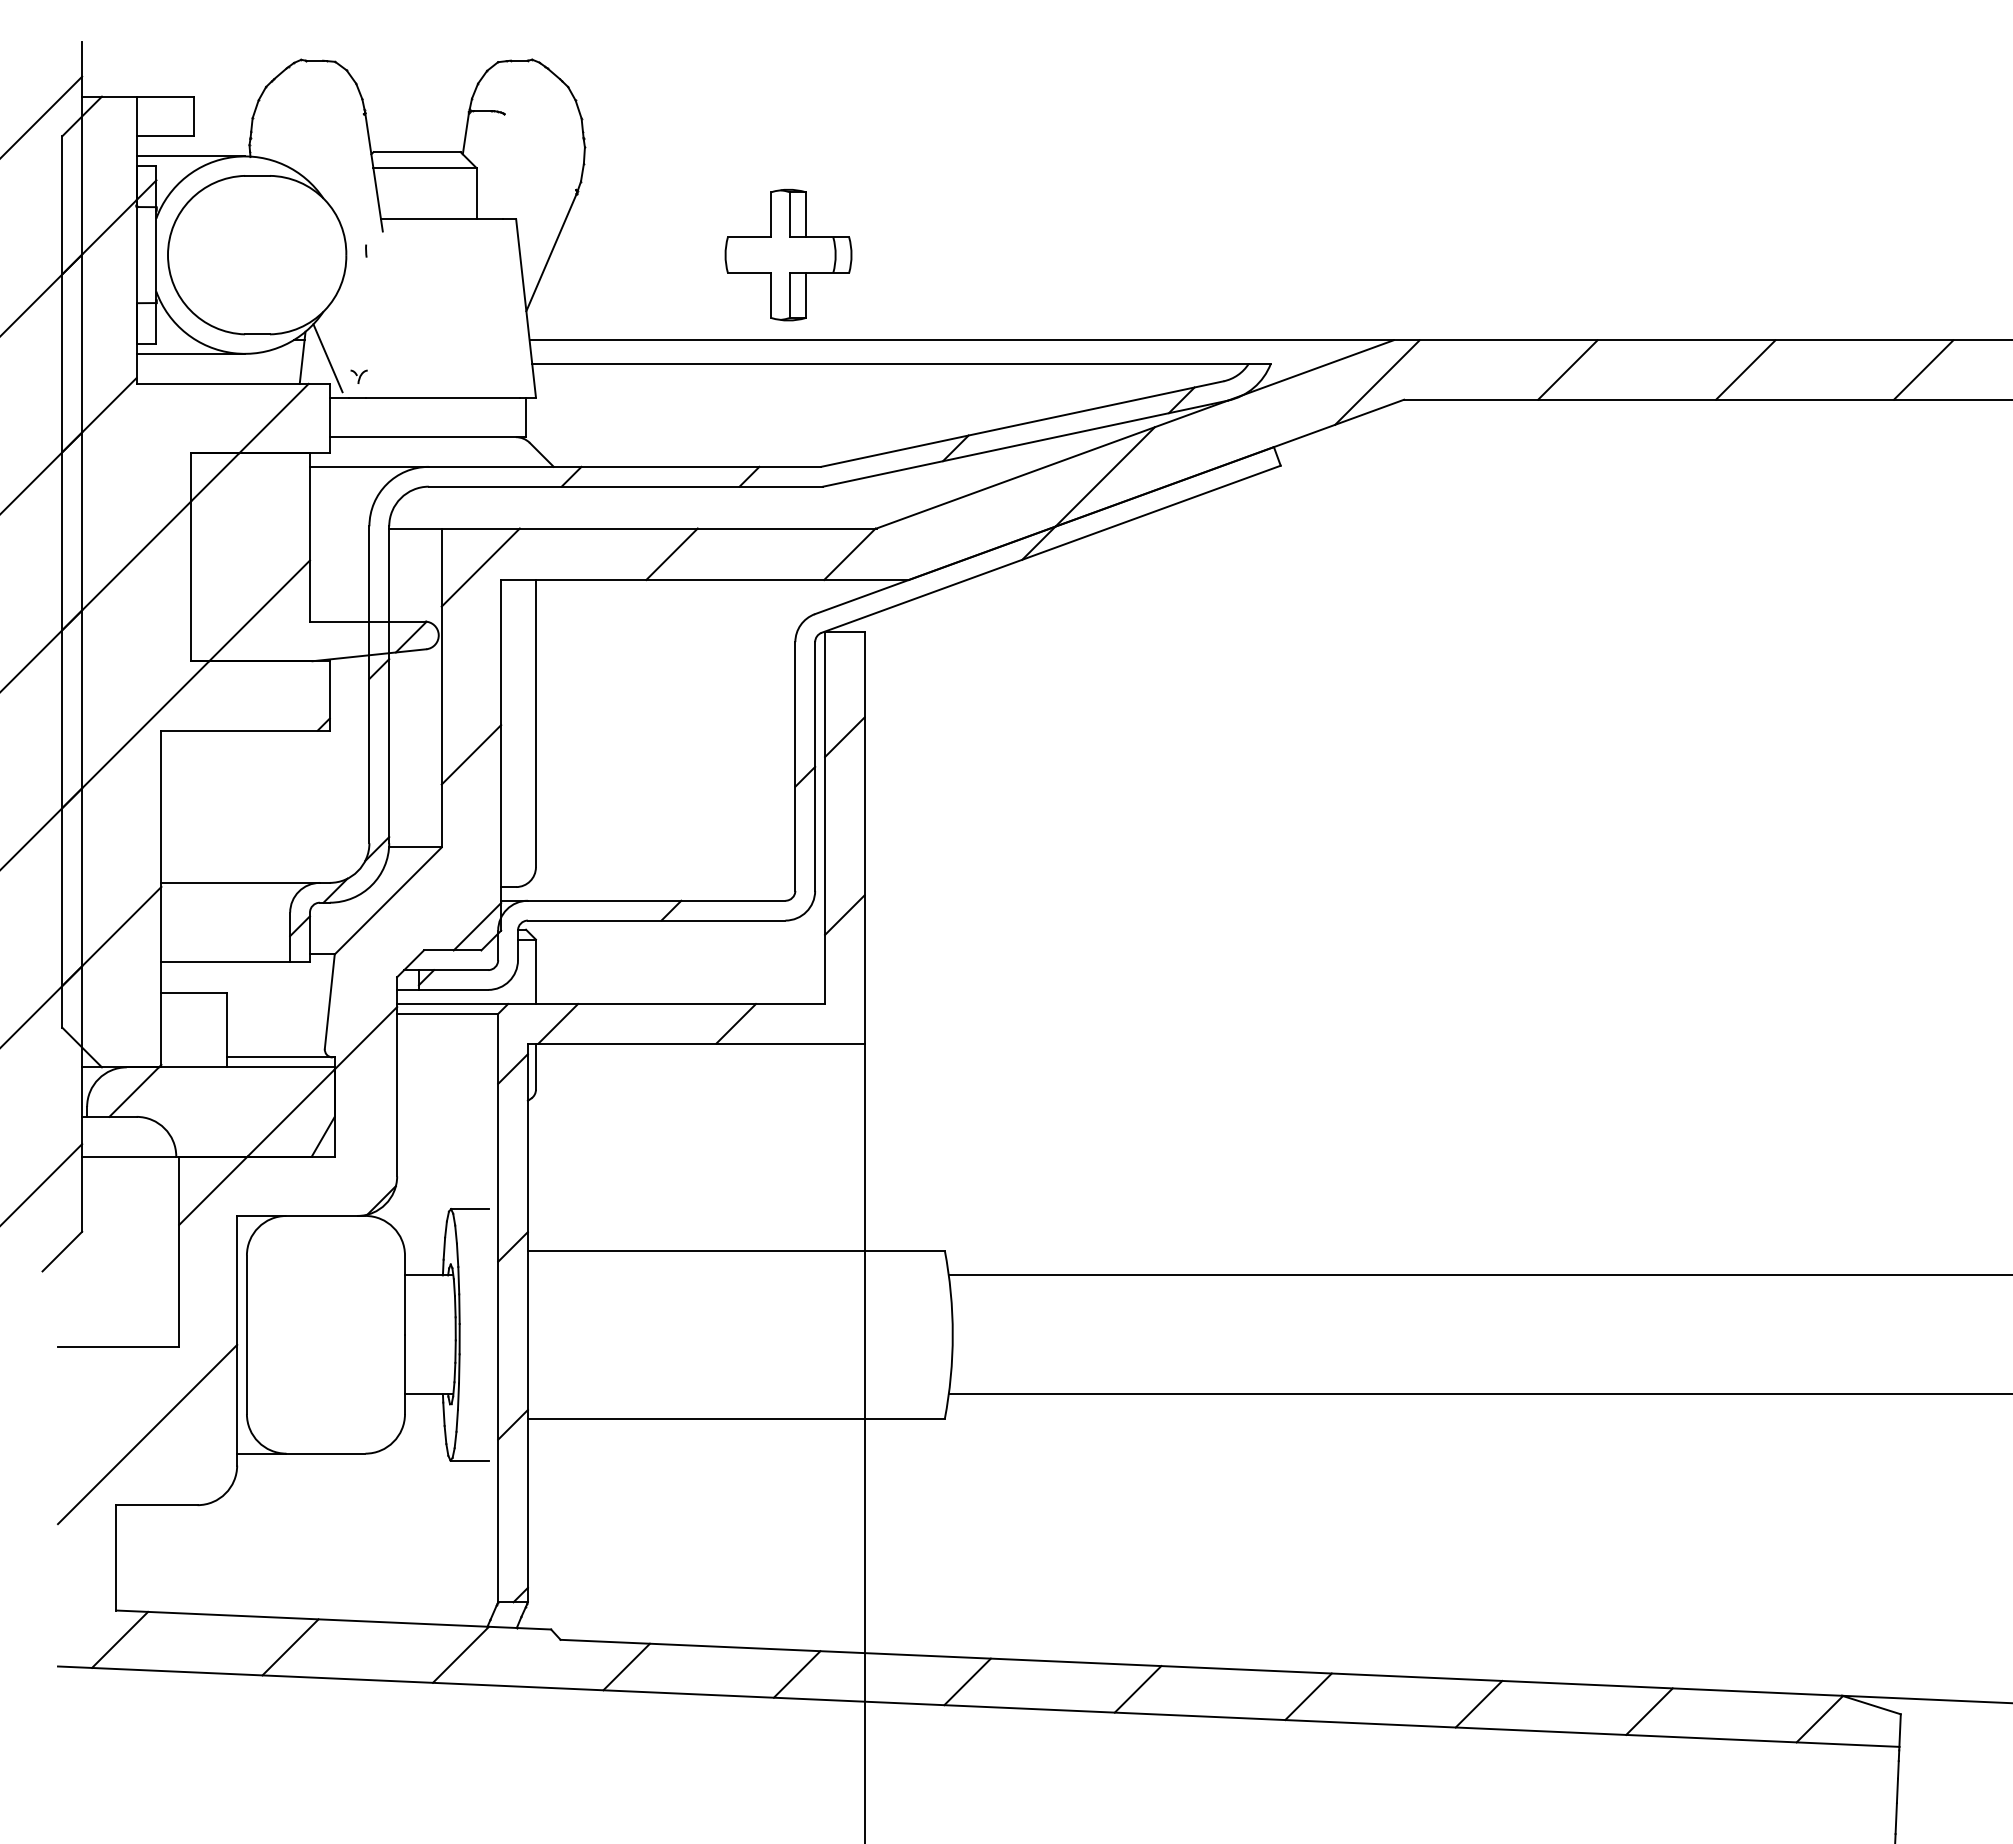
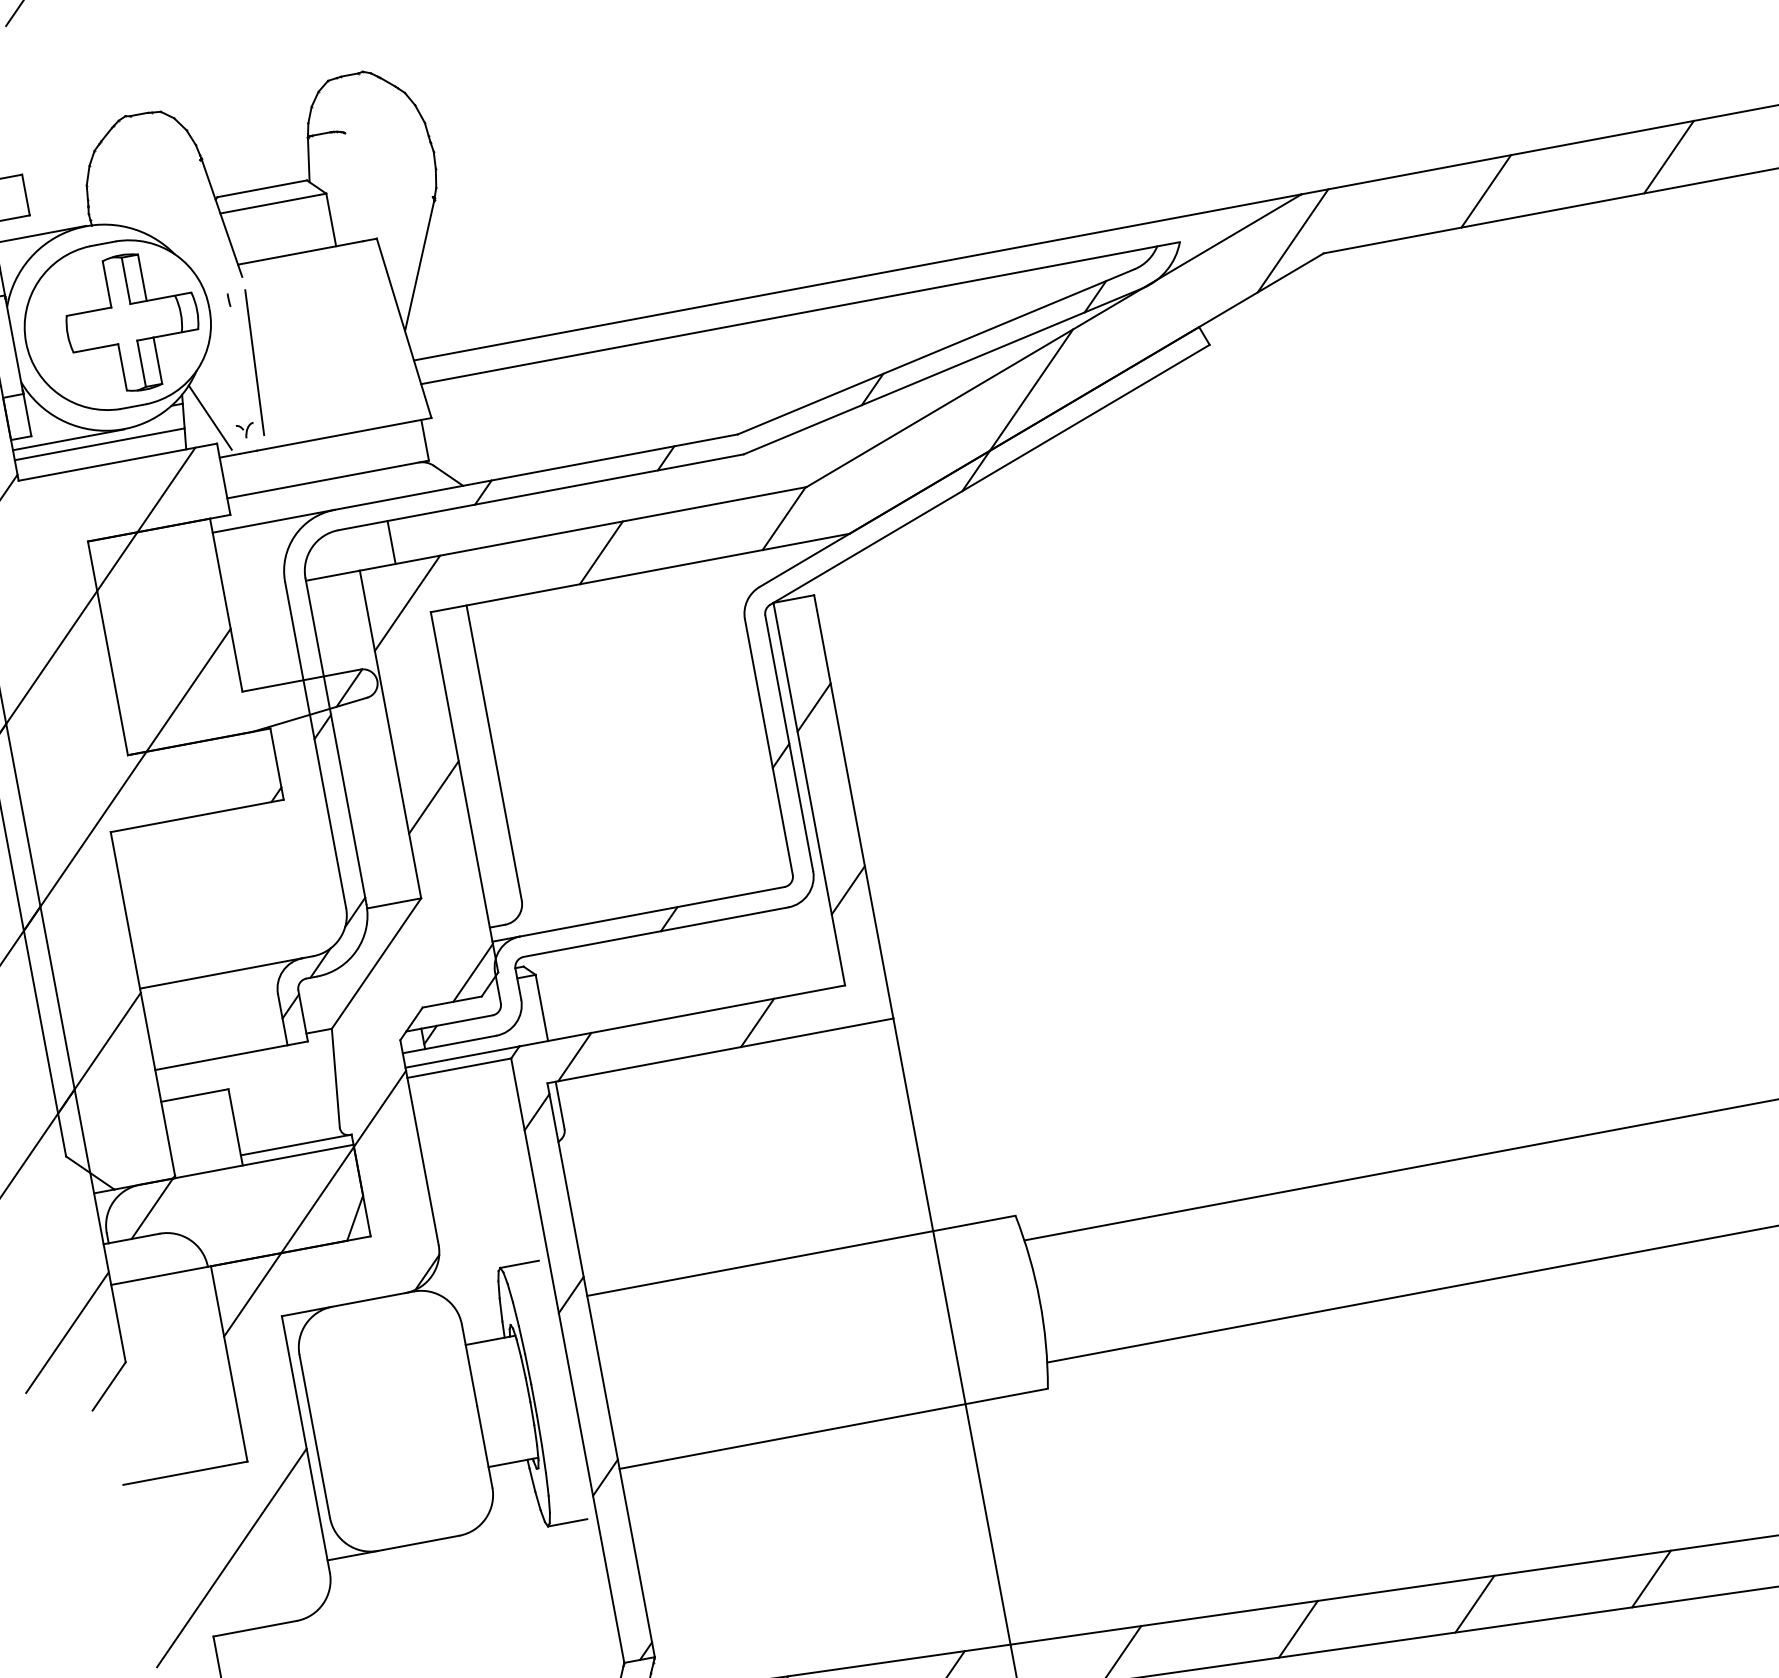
part: (788, 255) -> (132, 322), moved
line: (379, 314) -> (254, 362), added
line: (218, 363) -> (98, 444), added
line: (476, 507) -> (391, 542), added

